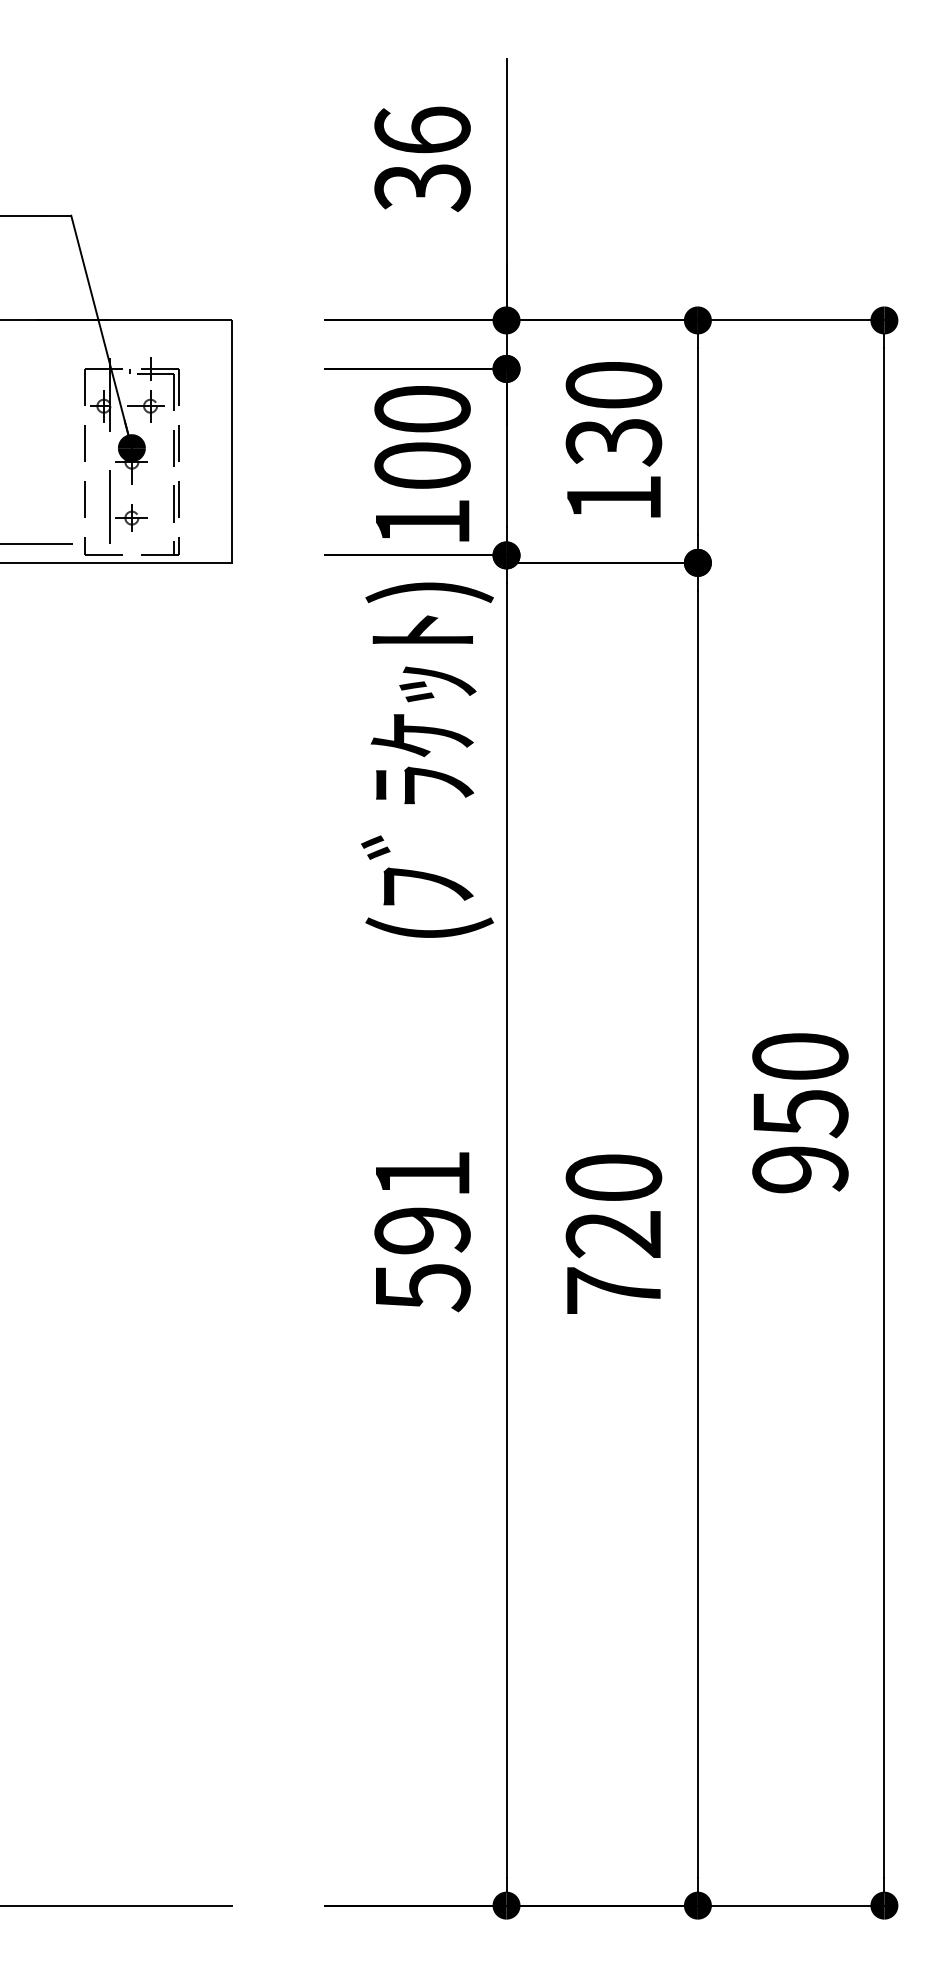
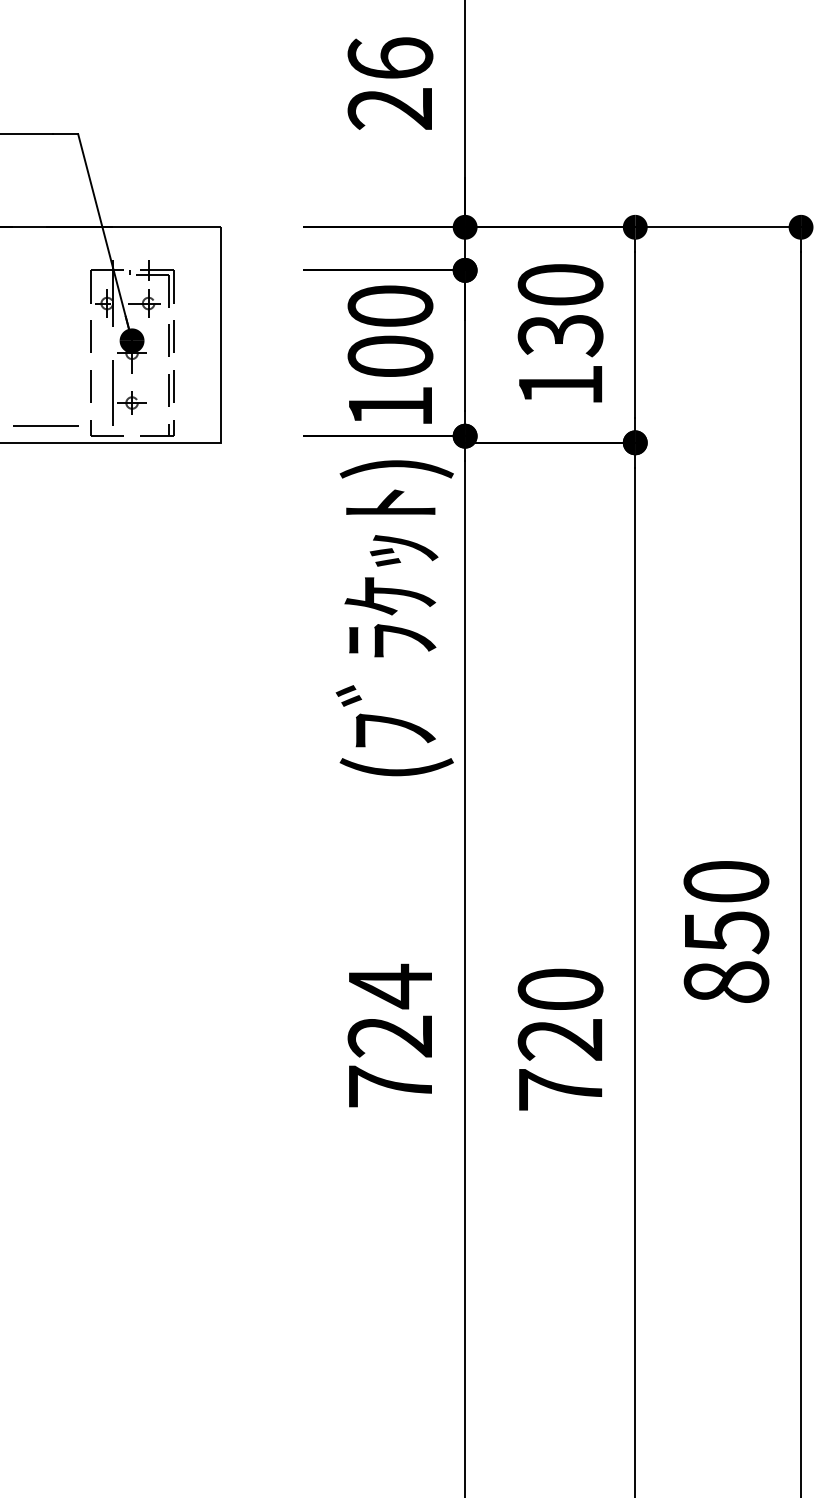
text: (422, 188) -> (390, 109), 36 -> 26
text: (800, 1169) -> (726, 982), 950 -> 850
text: (422, 1230) -> (390, 1036), 591 -> 724

